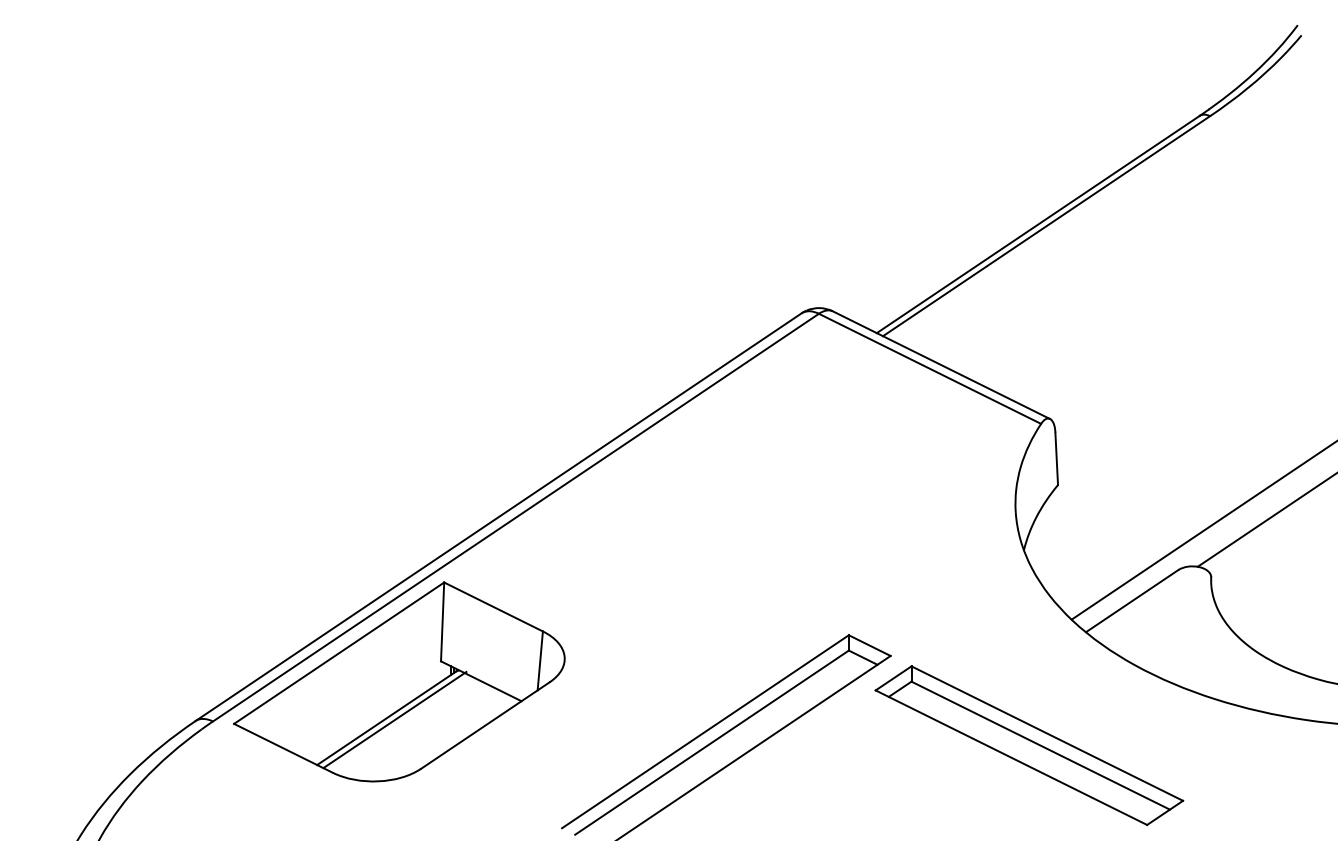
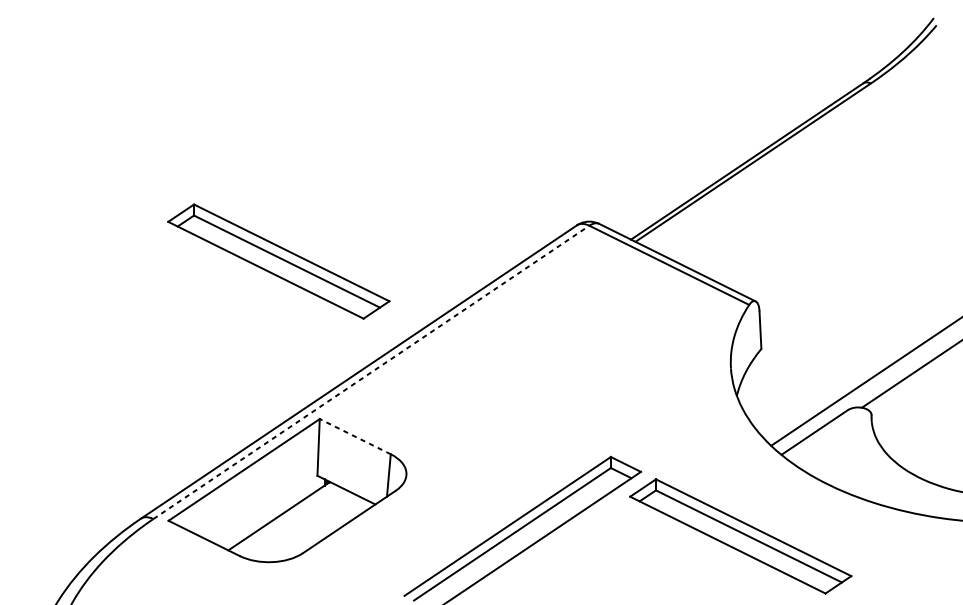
part: (387, 363) -> (278, 261), added
line: (516, 517) -> (371, 372), solid -> dashed
line: (493, 606) -> (355, 436), solid -> dashed
line: (394, 719) -> (283, 517), removed

